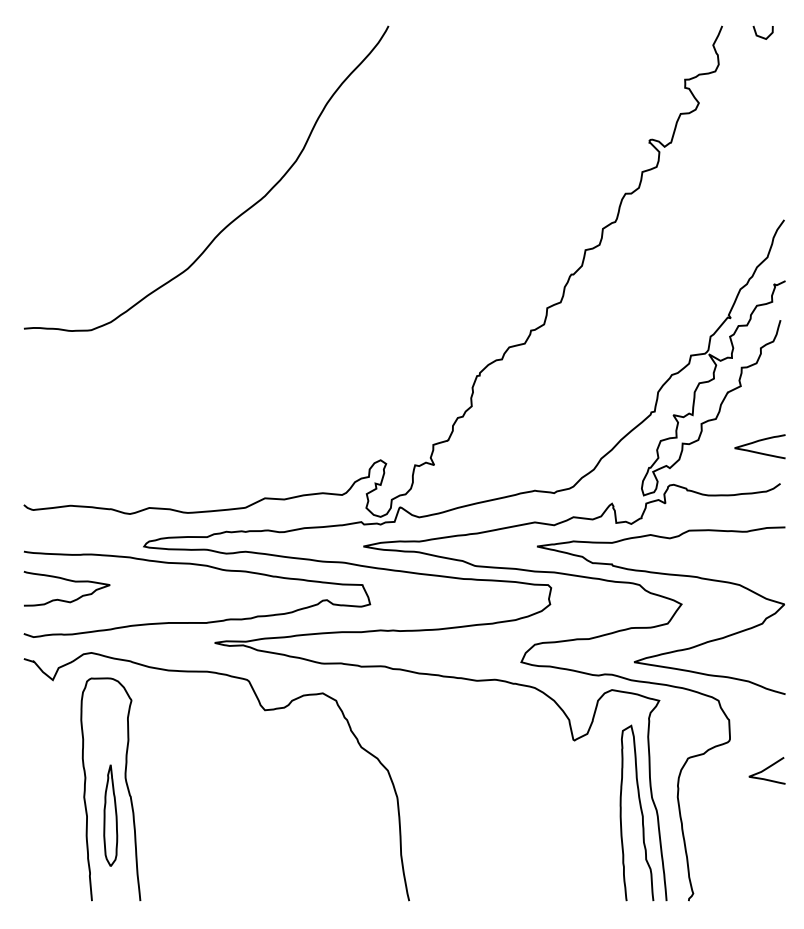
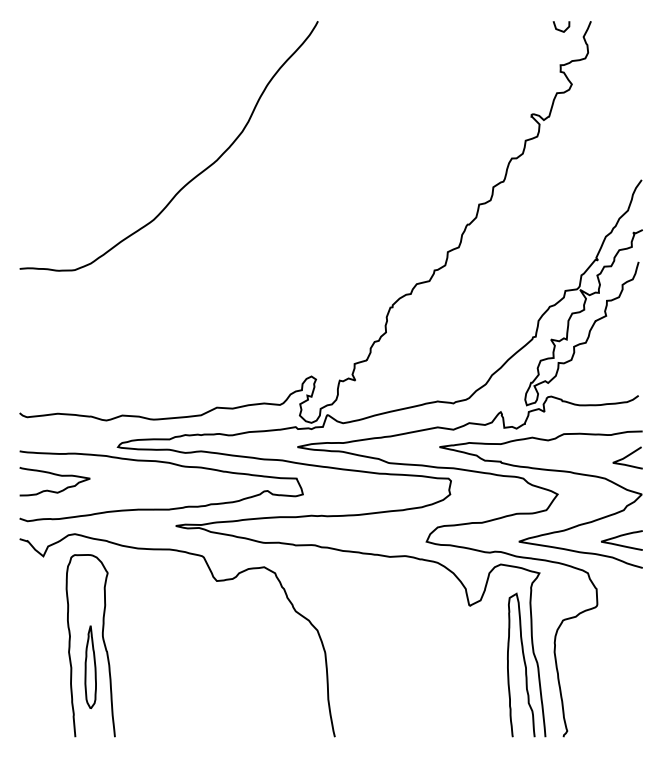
line: (762, 36) -> (560, 29), moved
curve: (757, 442) -> (619, 537), moved
curve: (766, 769) -> (627, 456), moved

